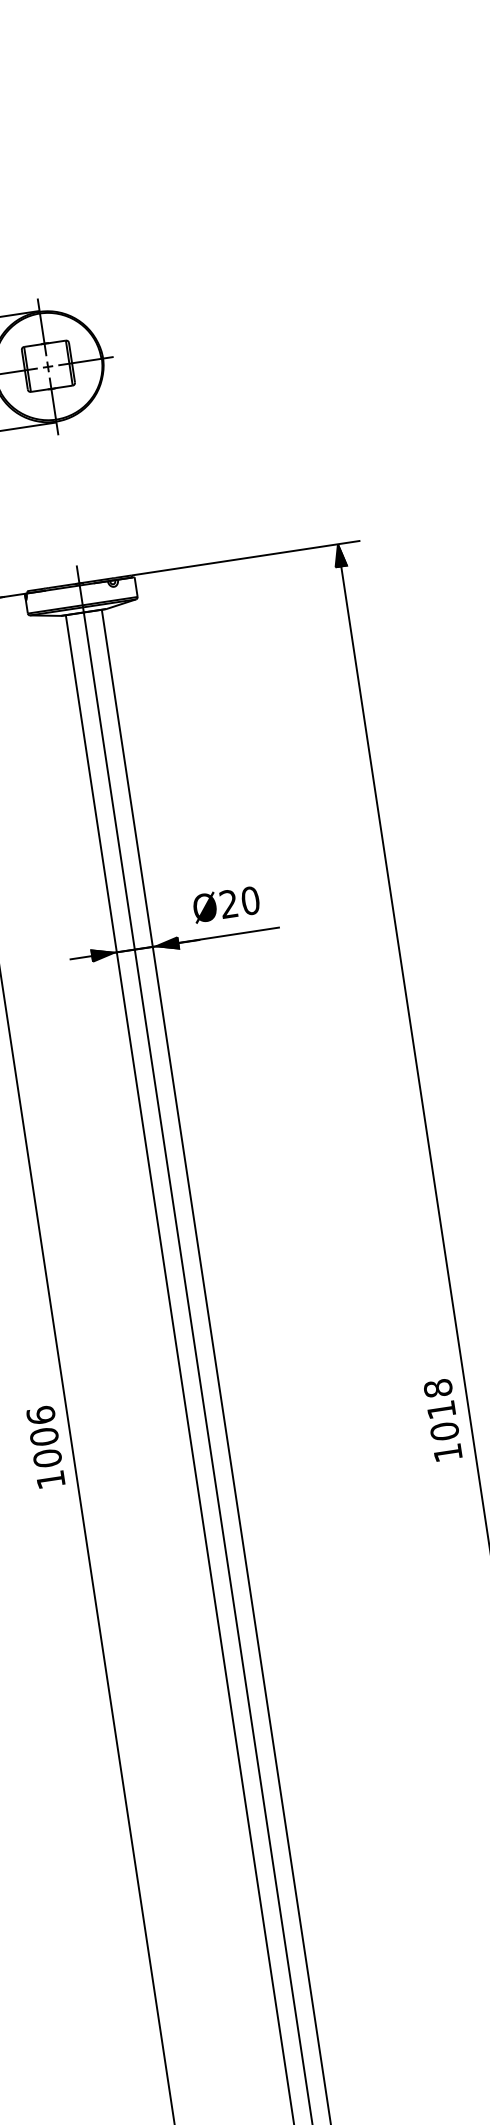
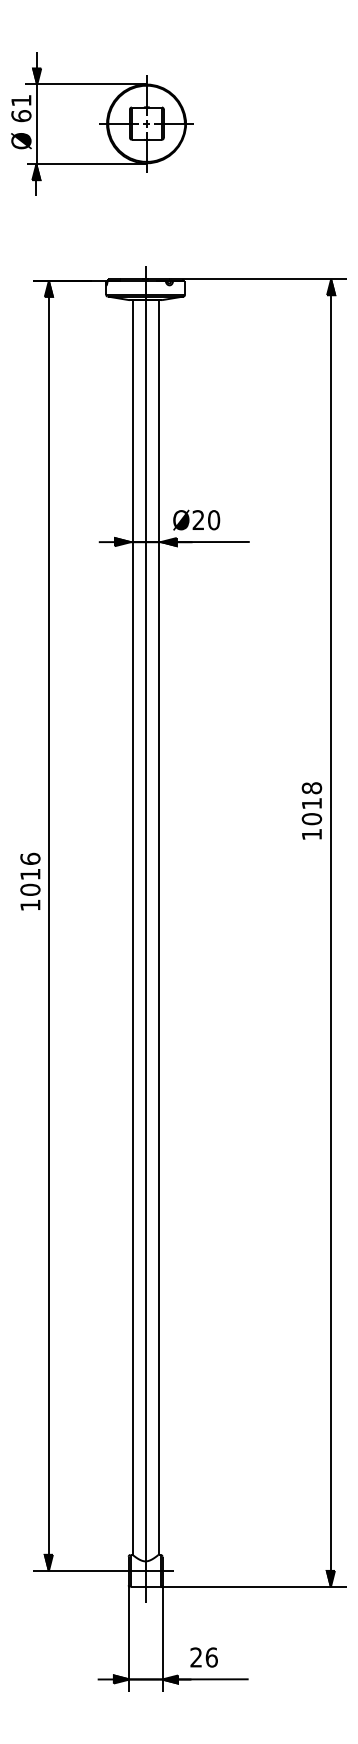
text: (226, 903) -> (196, 519), moved
text: (442, 1419) -> (311, 810), moved
text: (44, 1436) -> (30, 874), 1006 -> 1016

